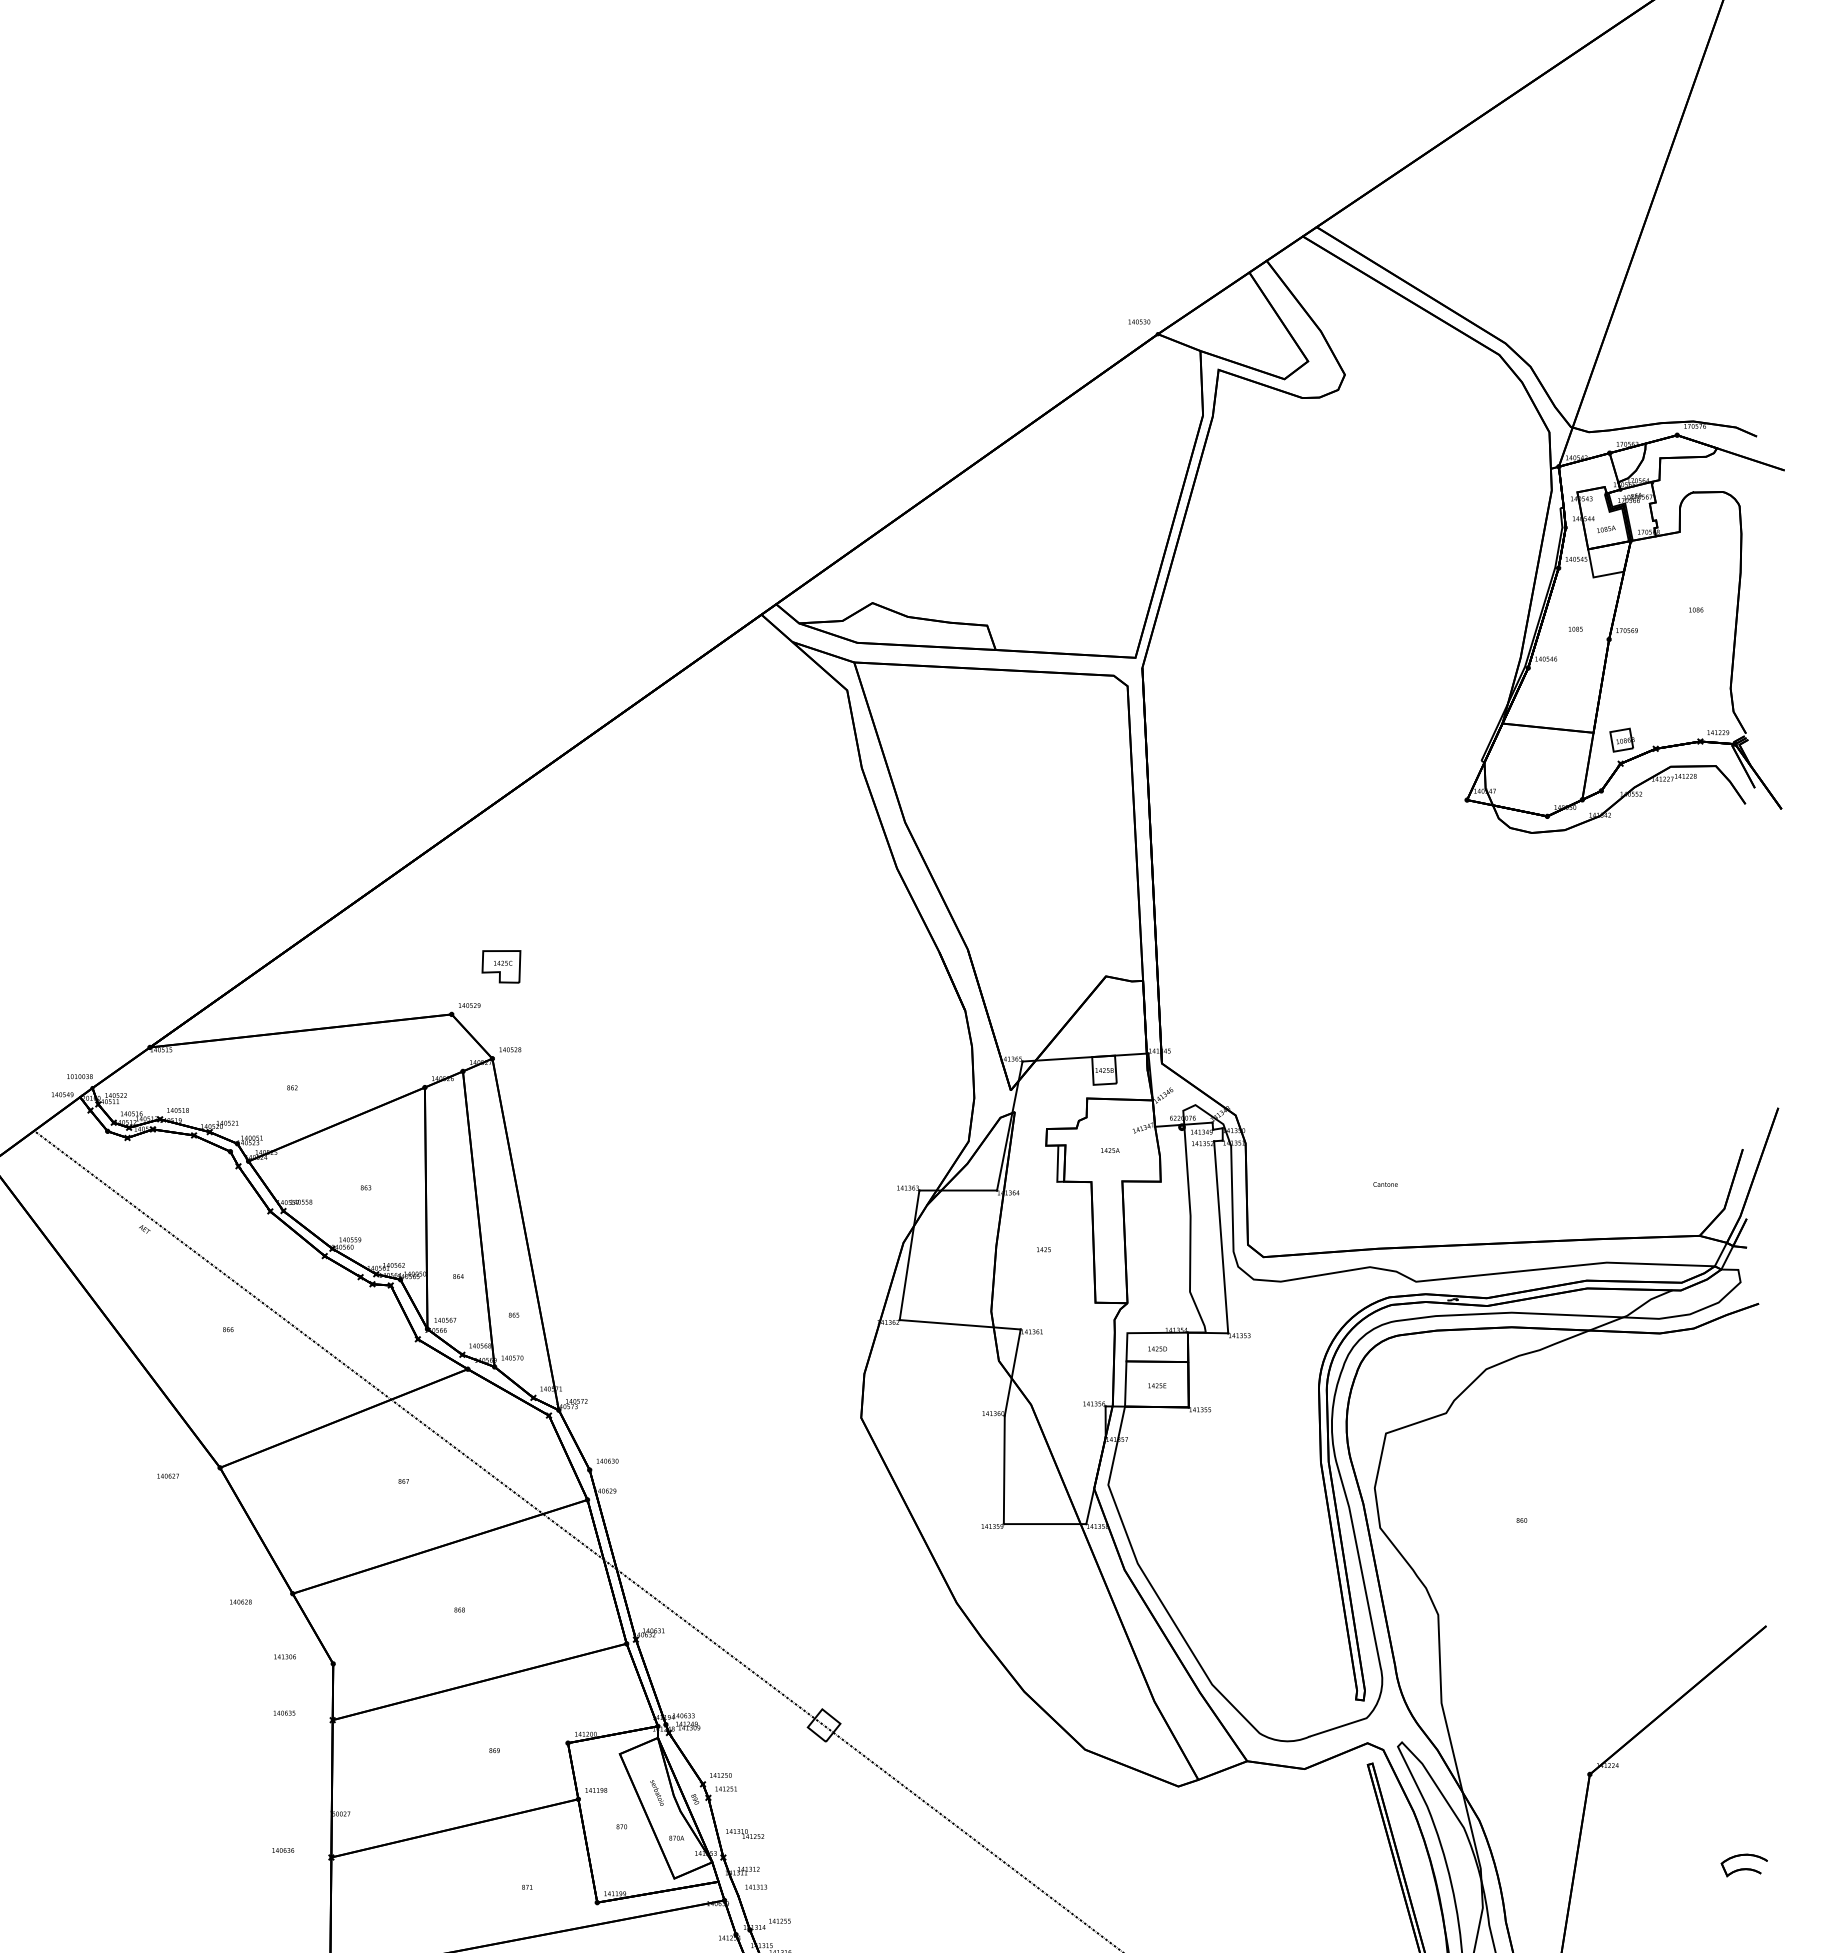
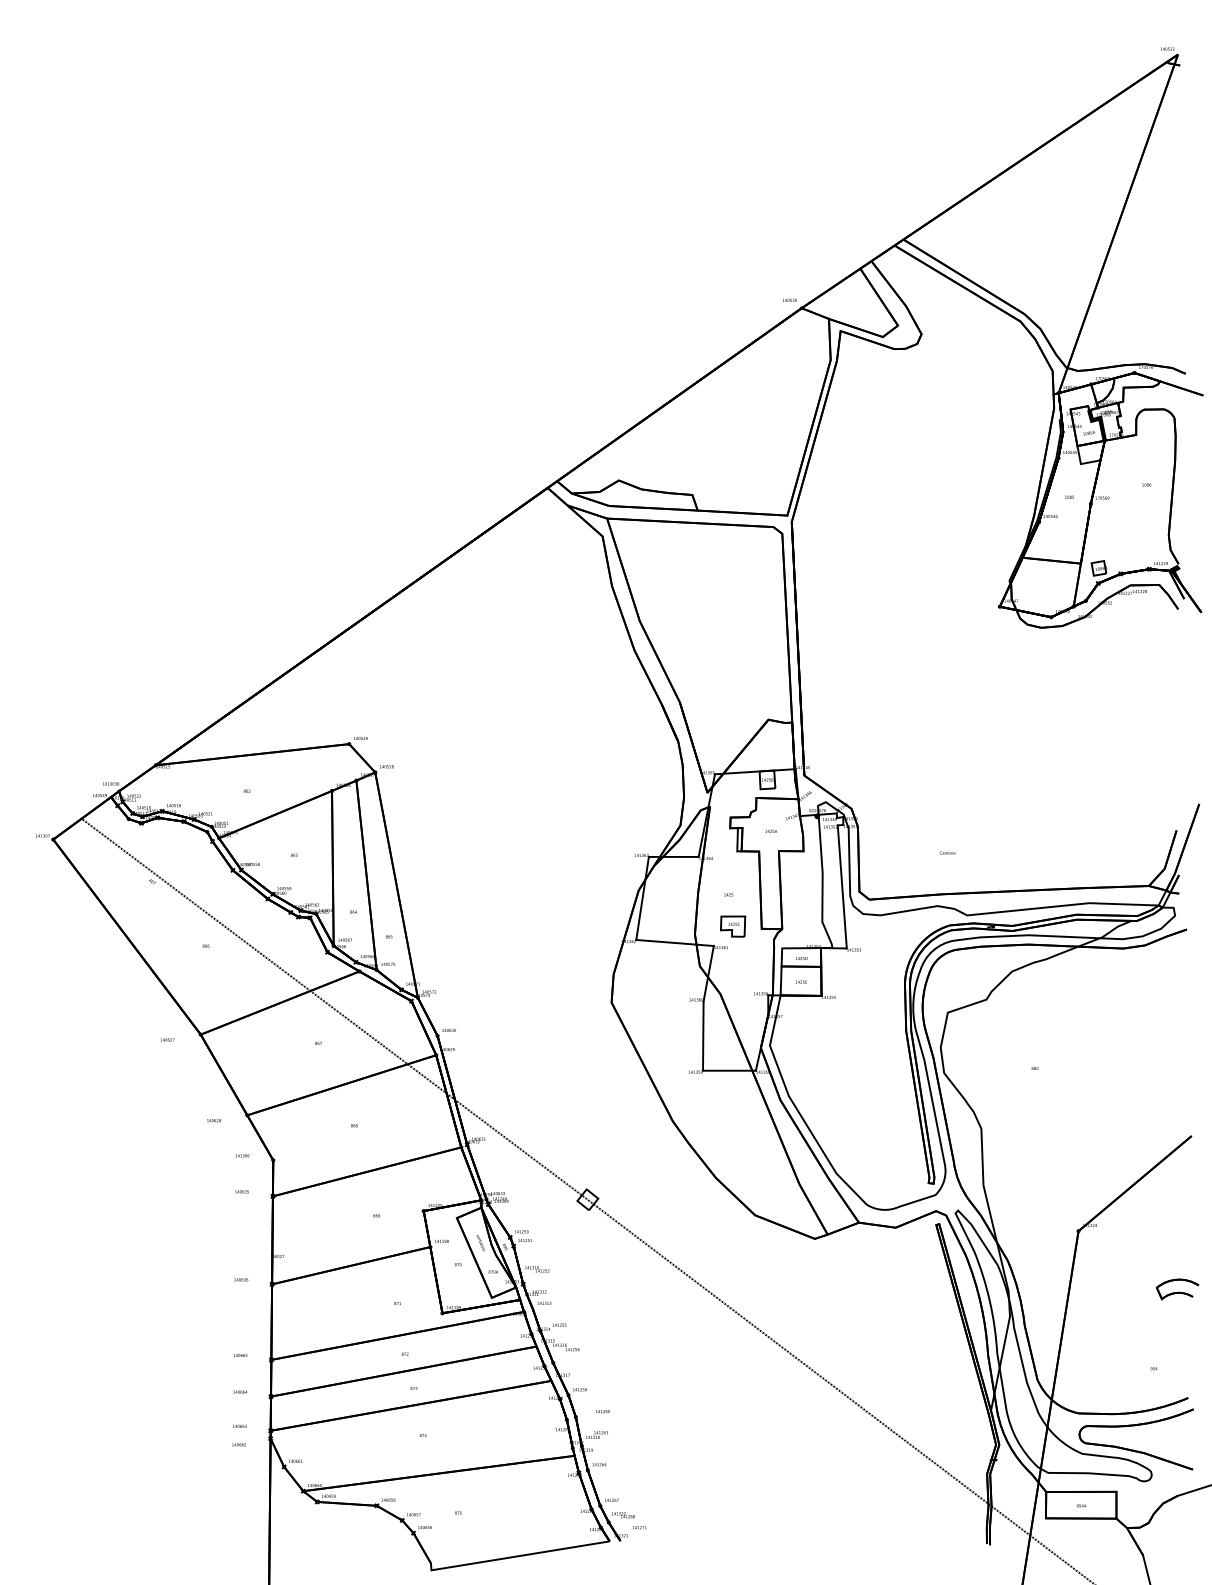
part: (502, 966) -> (733, 926), moved
part: (1744, 1865) -> (1177, 1289), size x1.43

